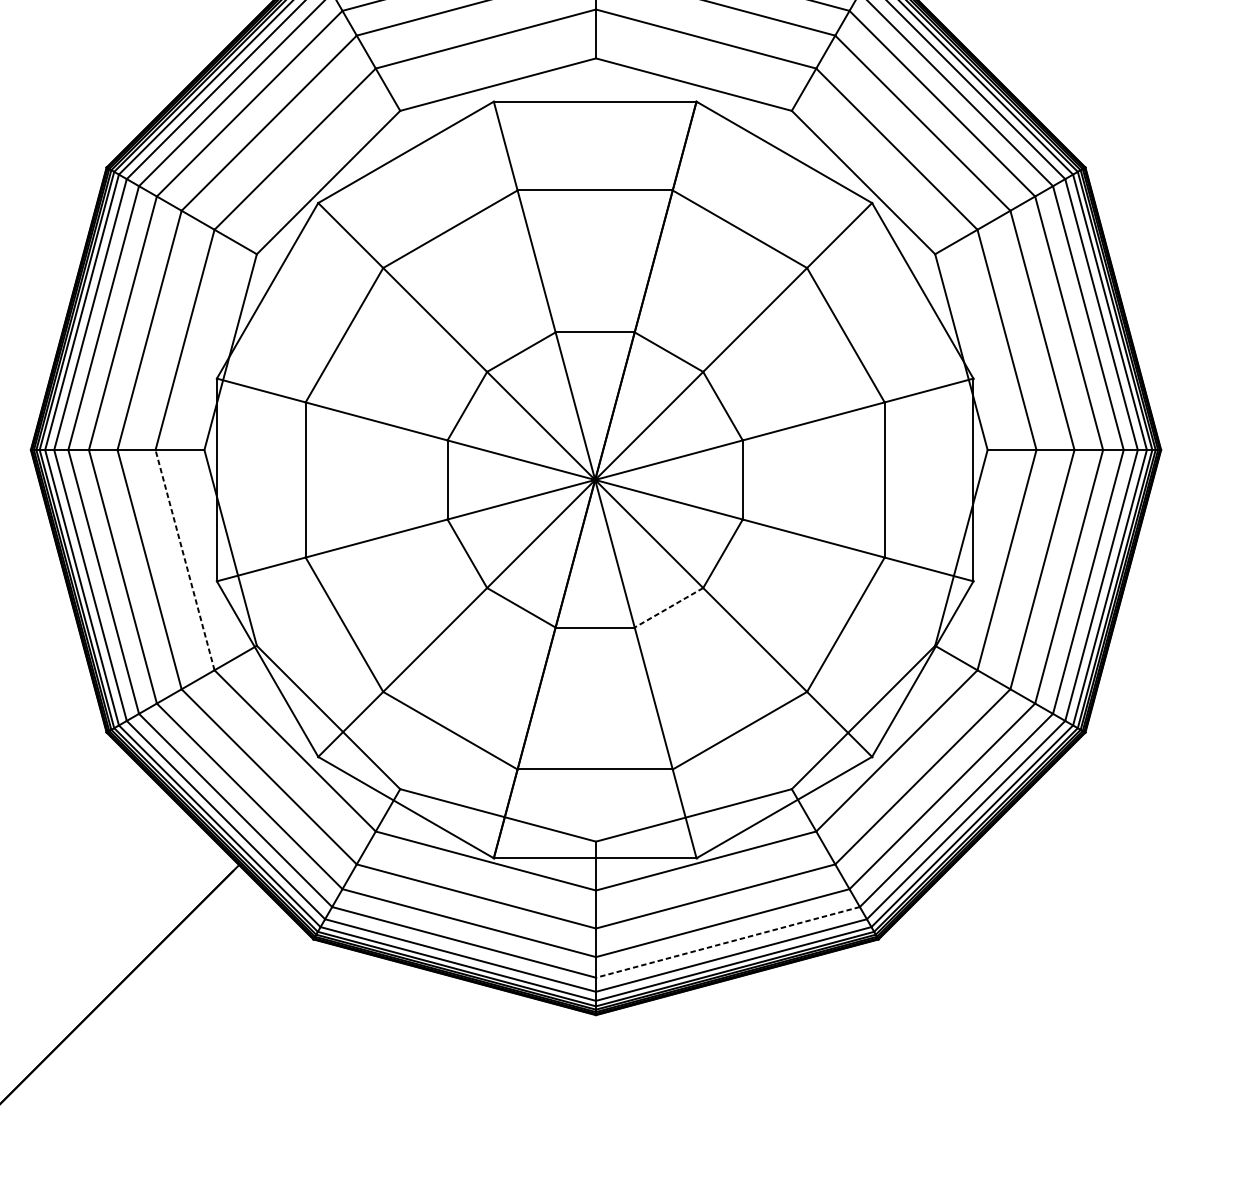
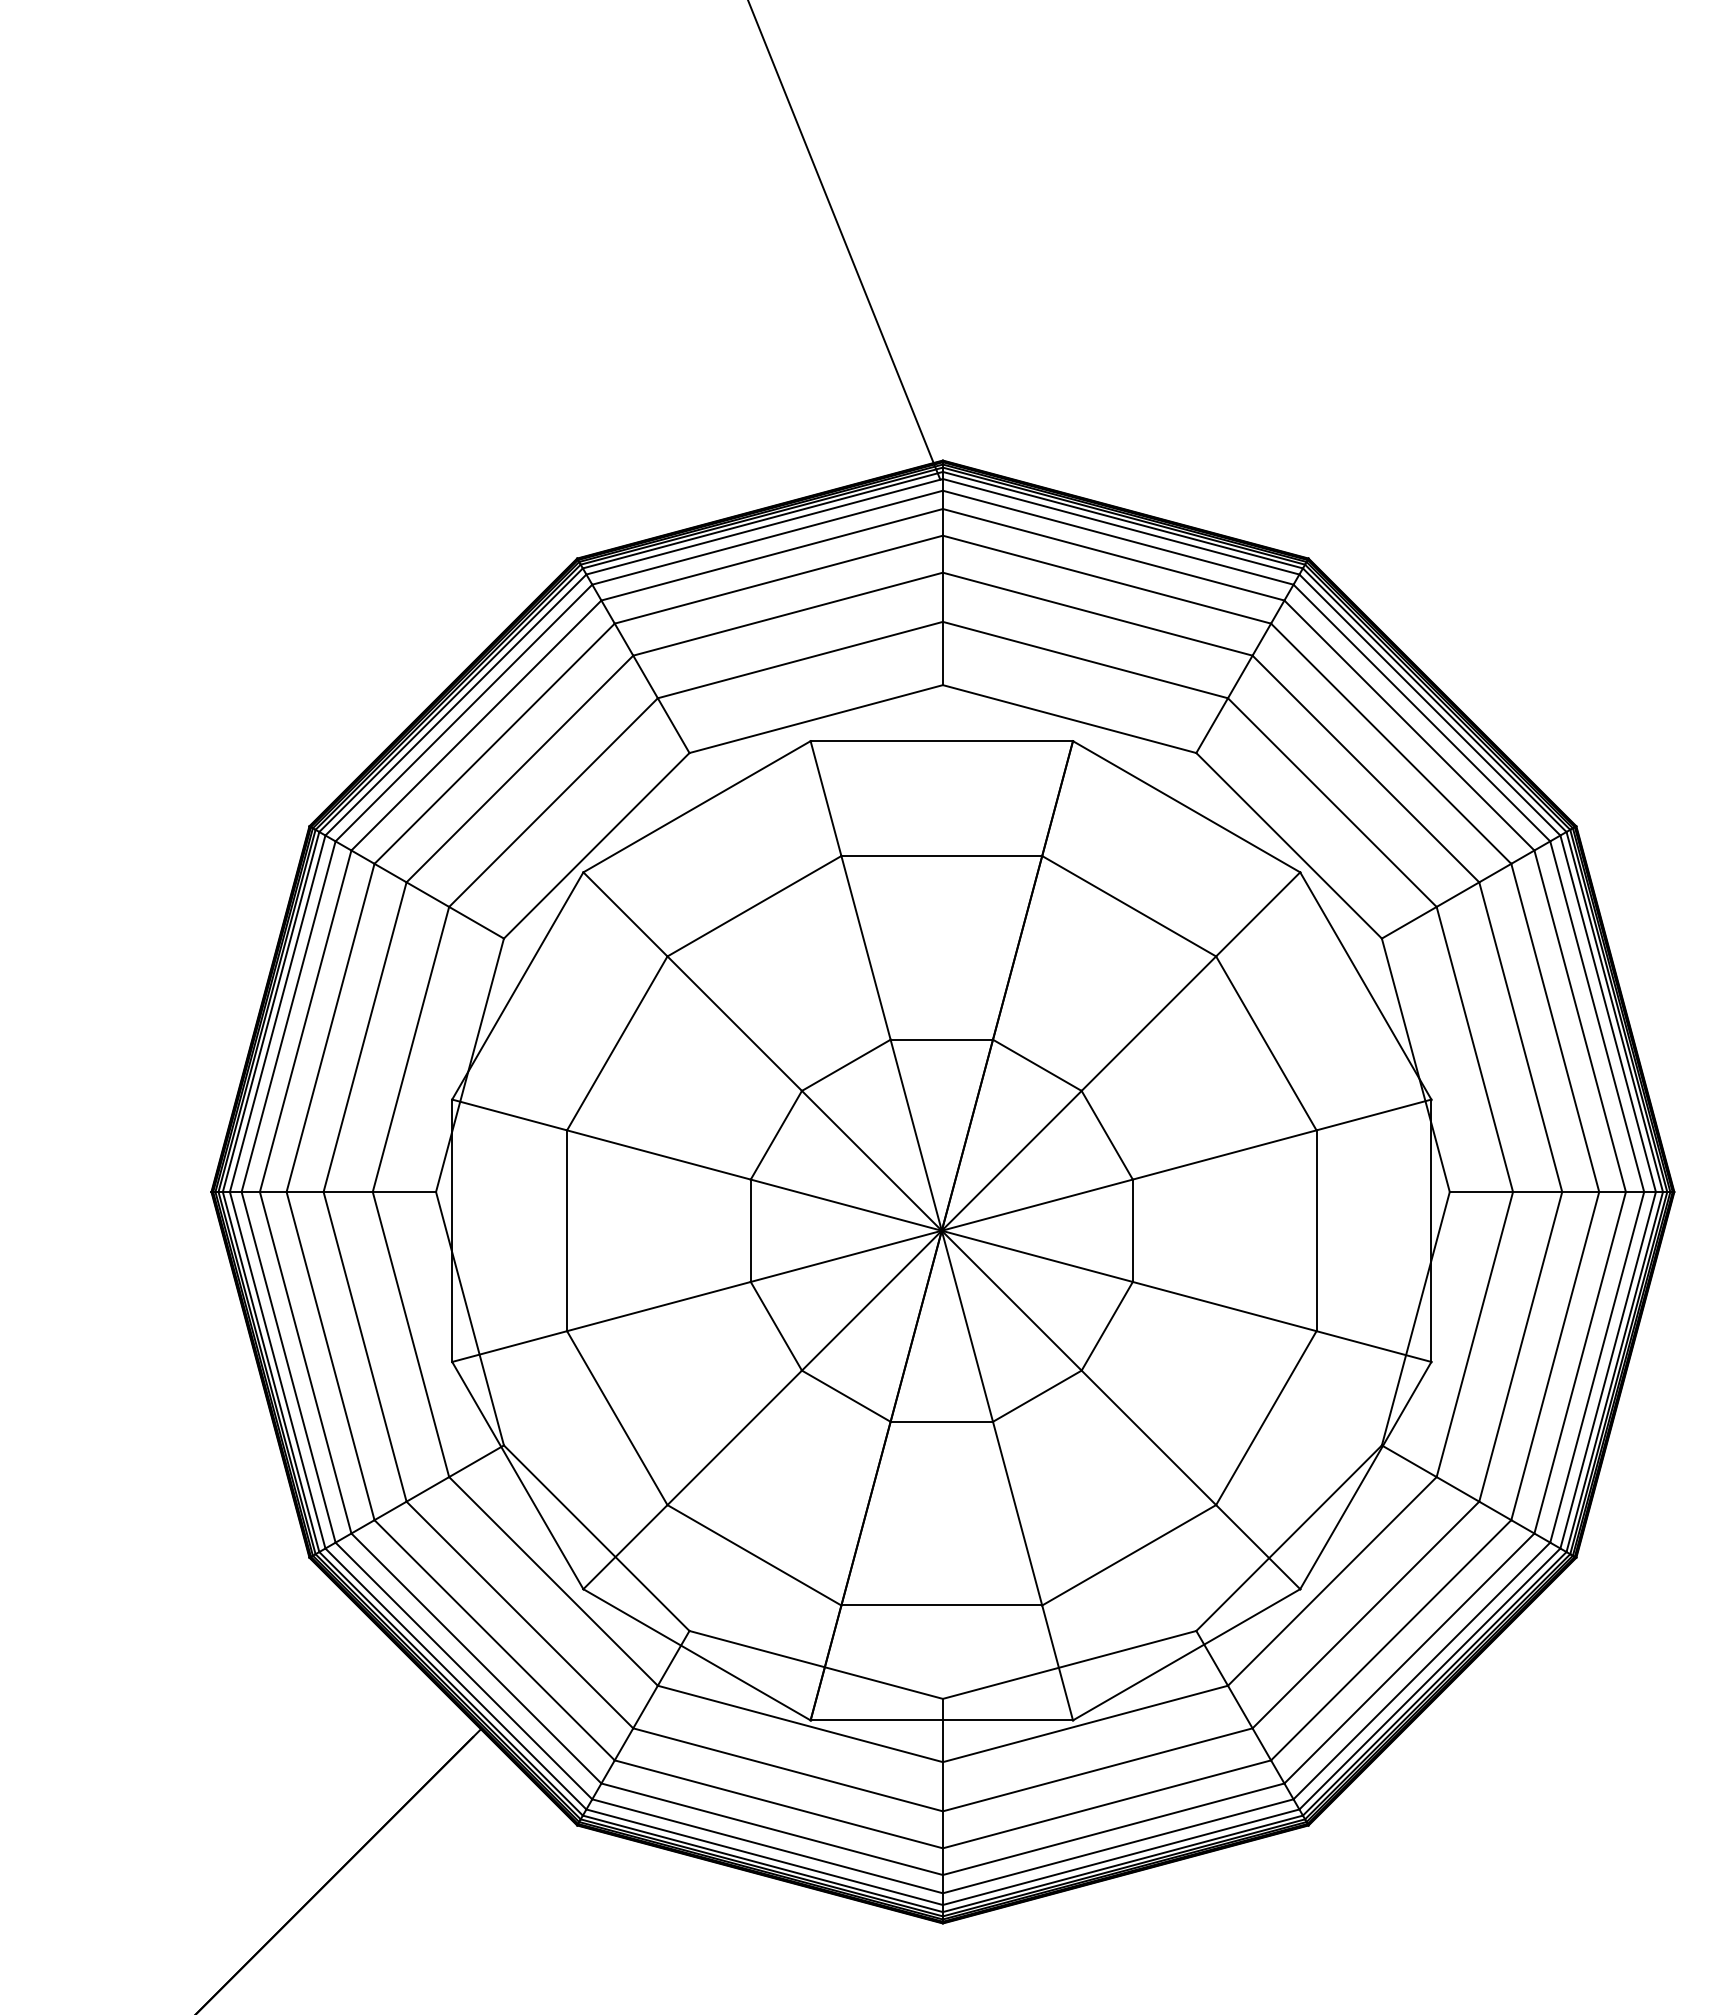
line: (184, 560) -> (410, 1334), dashed -> solid
line: (668, 608) -> (1036, 1396), dashed -> solid
line: (727, 942) -> (1113, 1829), dashed -> solid

